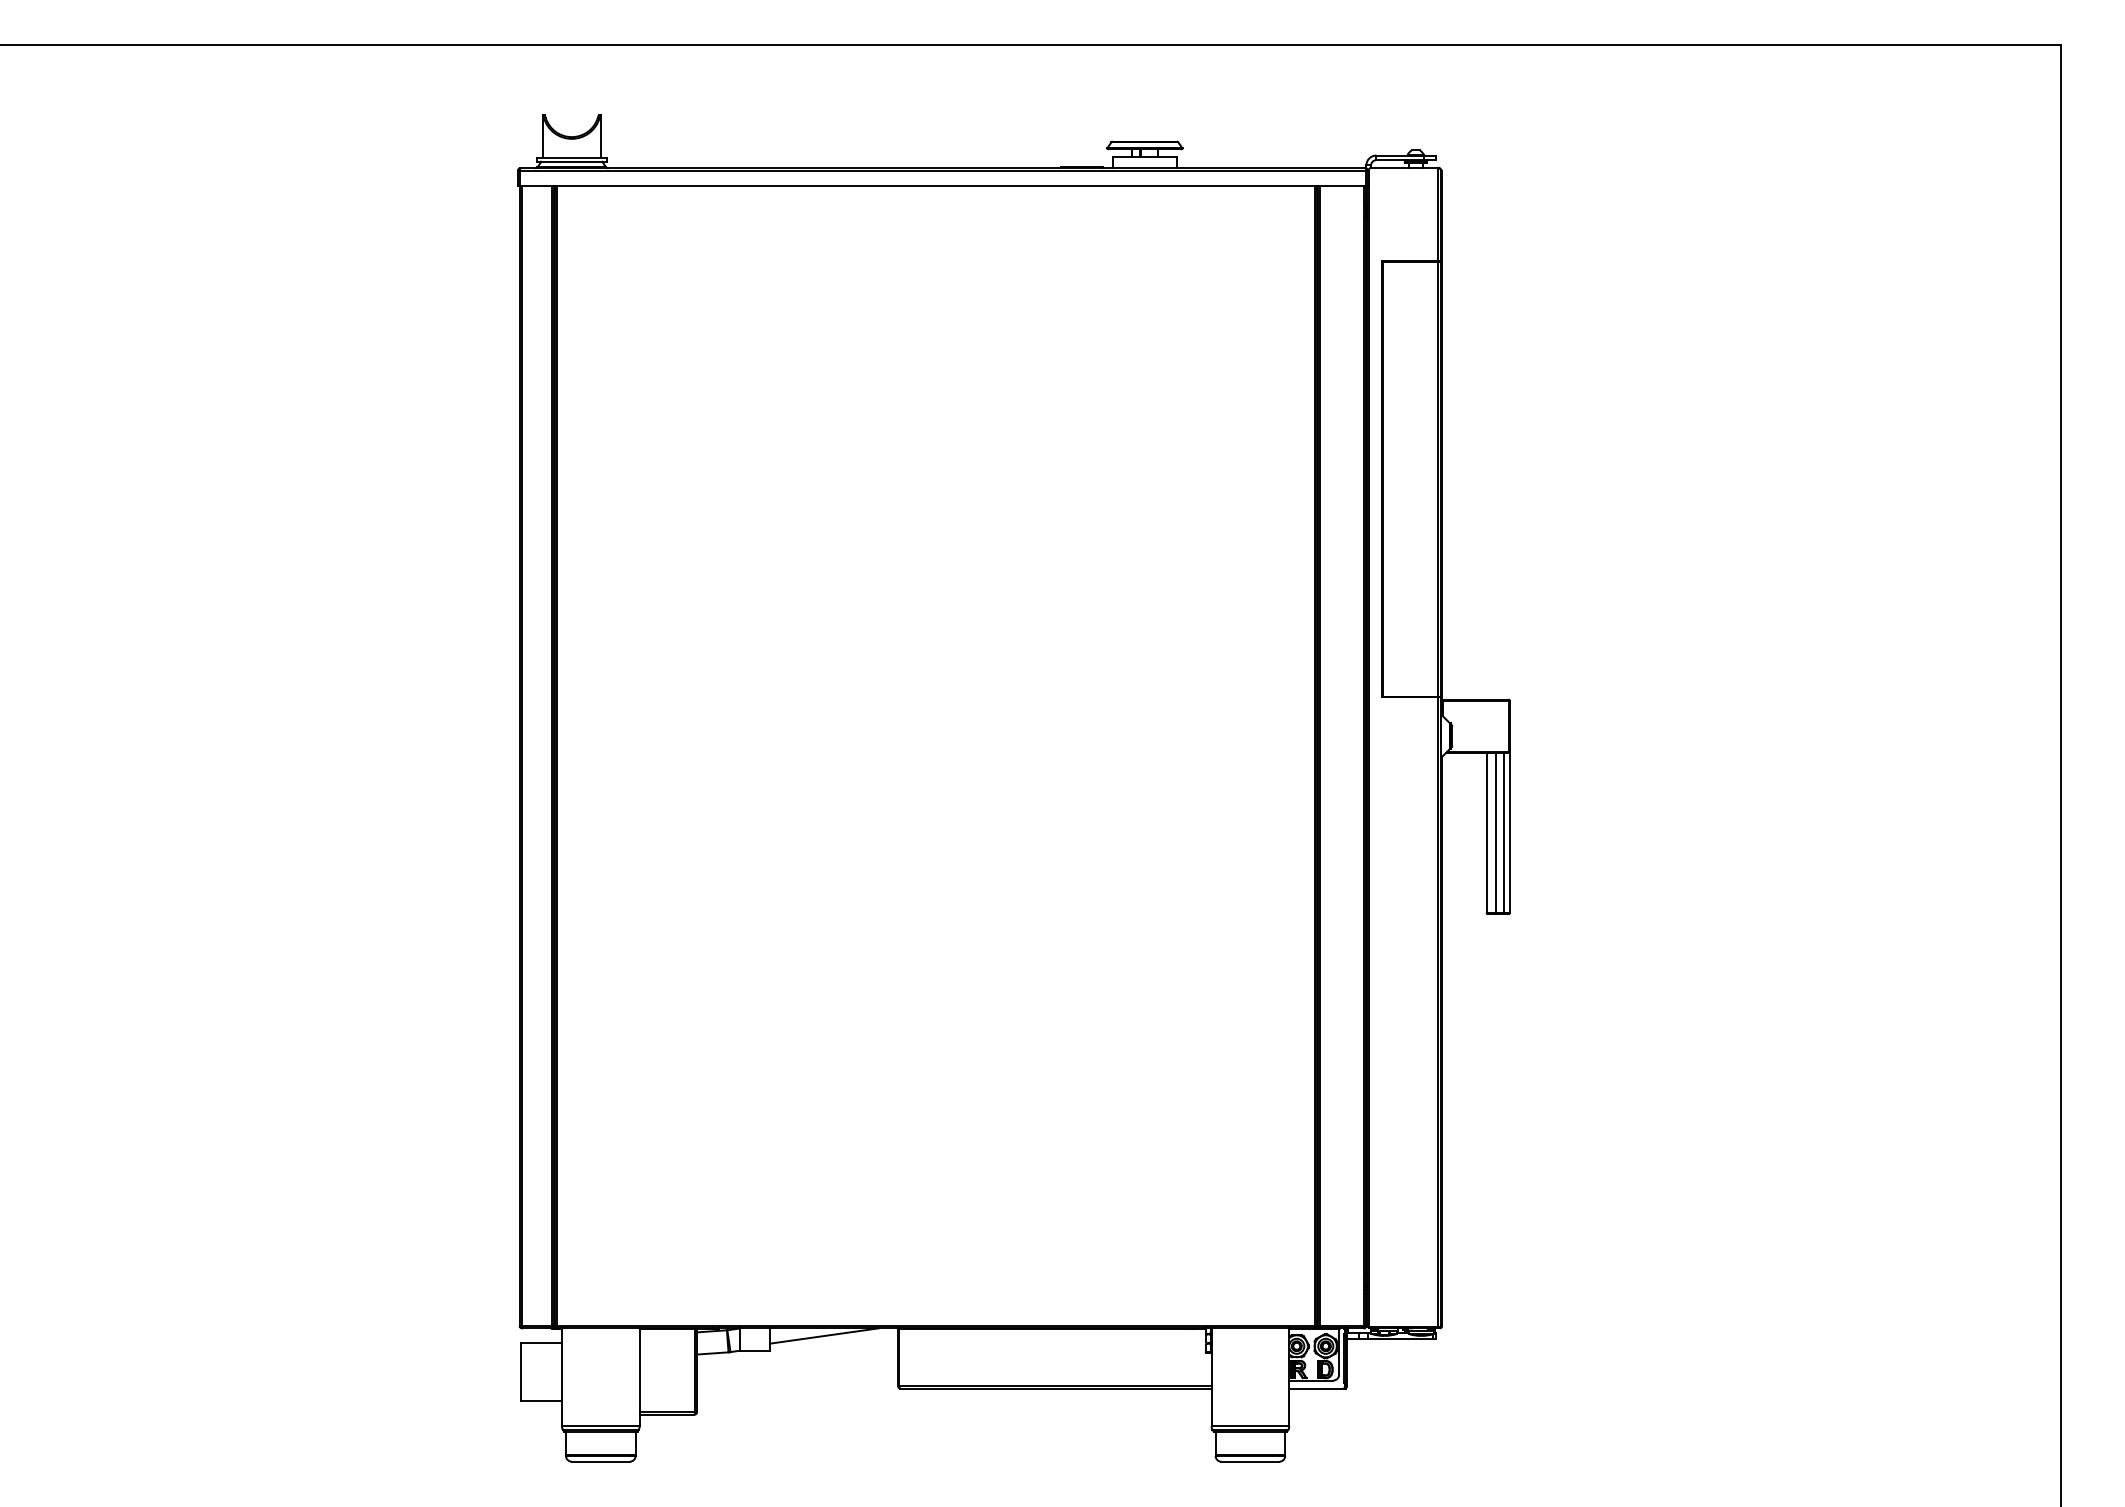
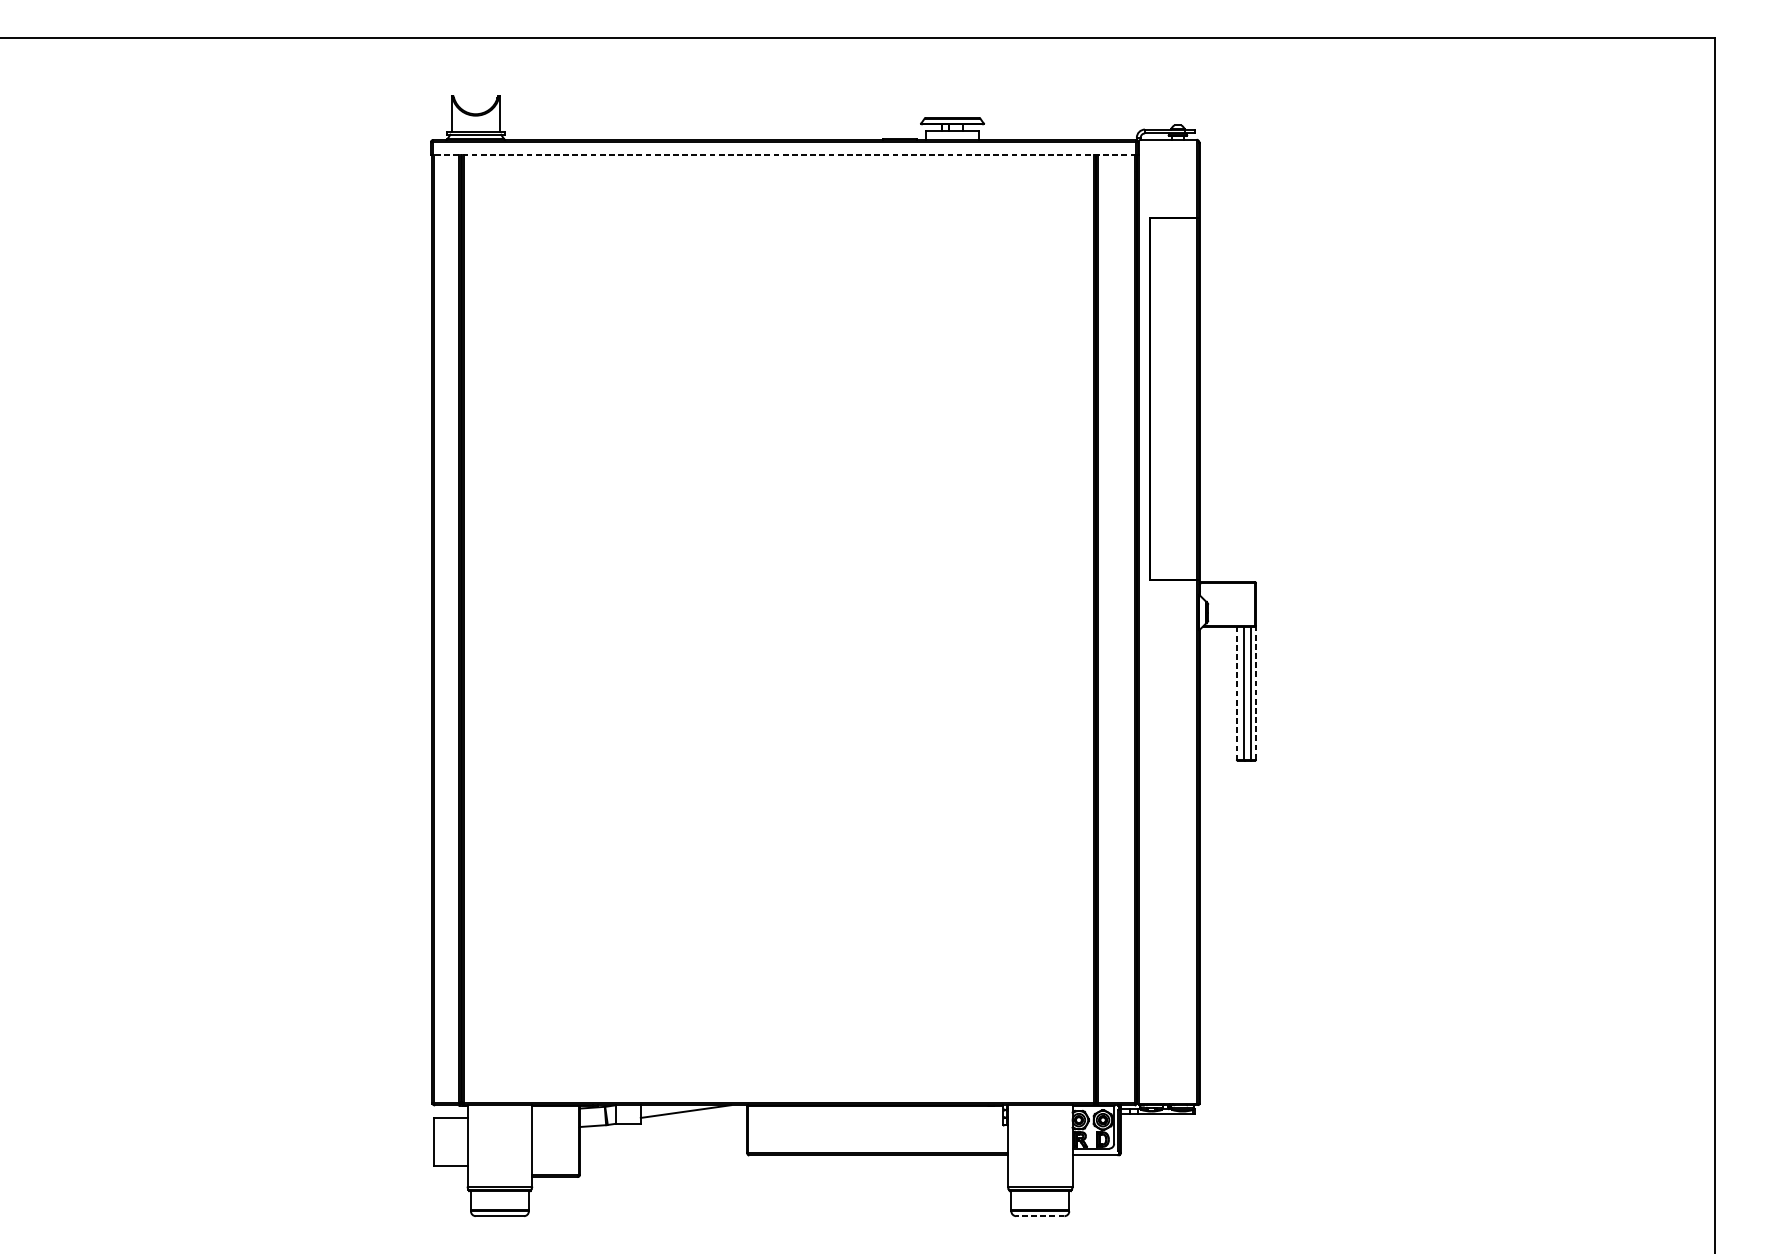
line: (943, 186) -> (785, 155), solid -> dashed
line: (1509, 832) -> (1255, 692), solid -> dashed
line: (1486, 833) -> (1236, 693), solid -> dashed
line: (1250, 1461) -> (1040, 1215), solid -> dashed

